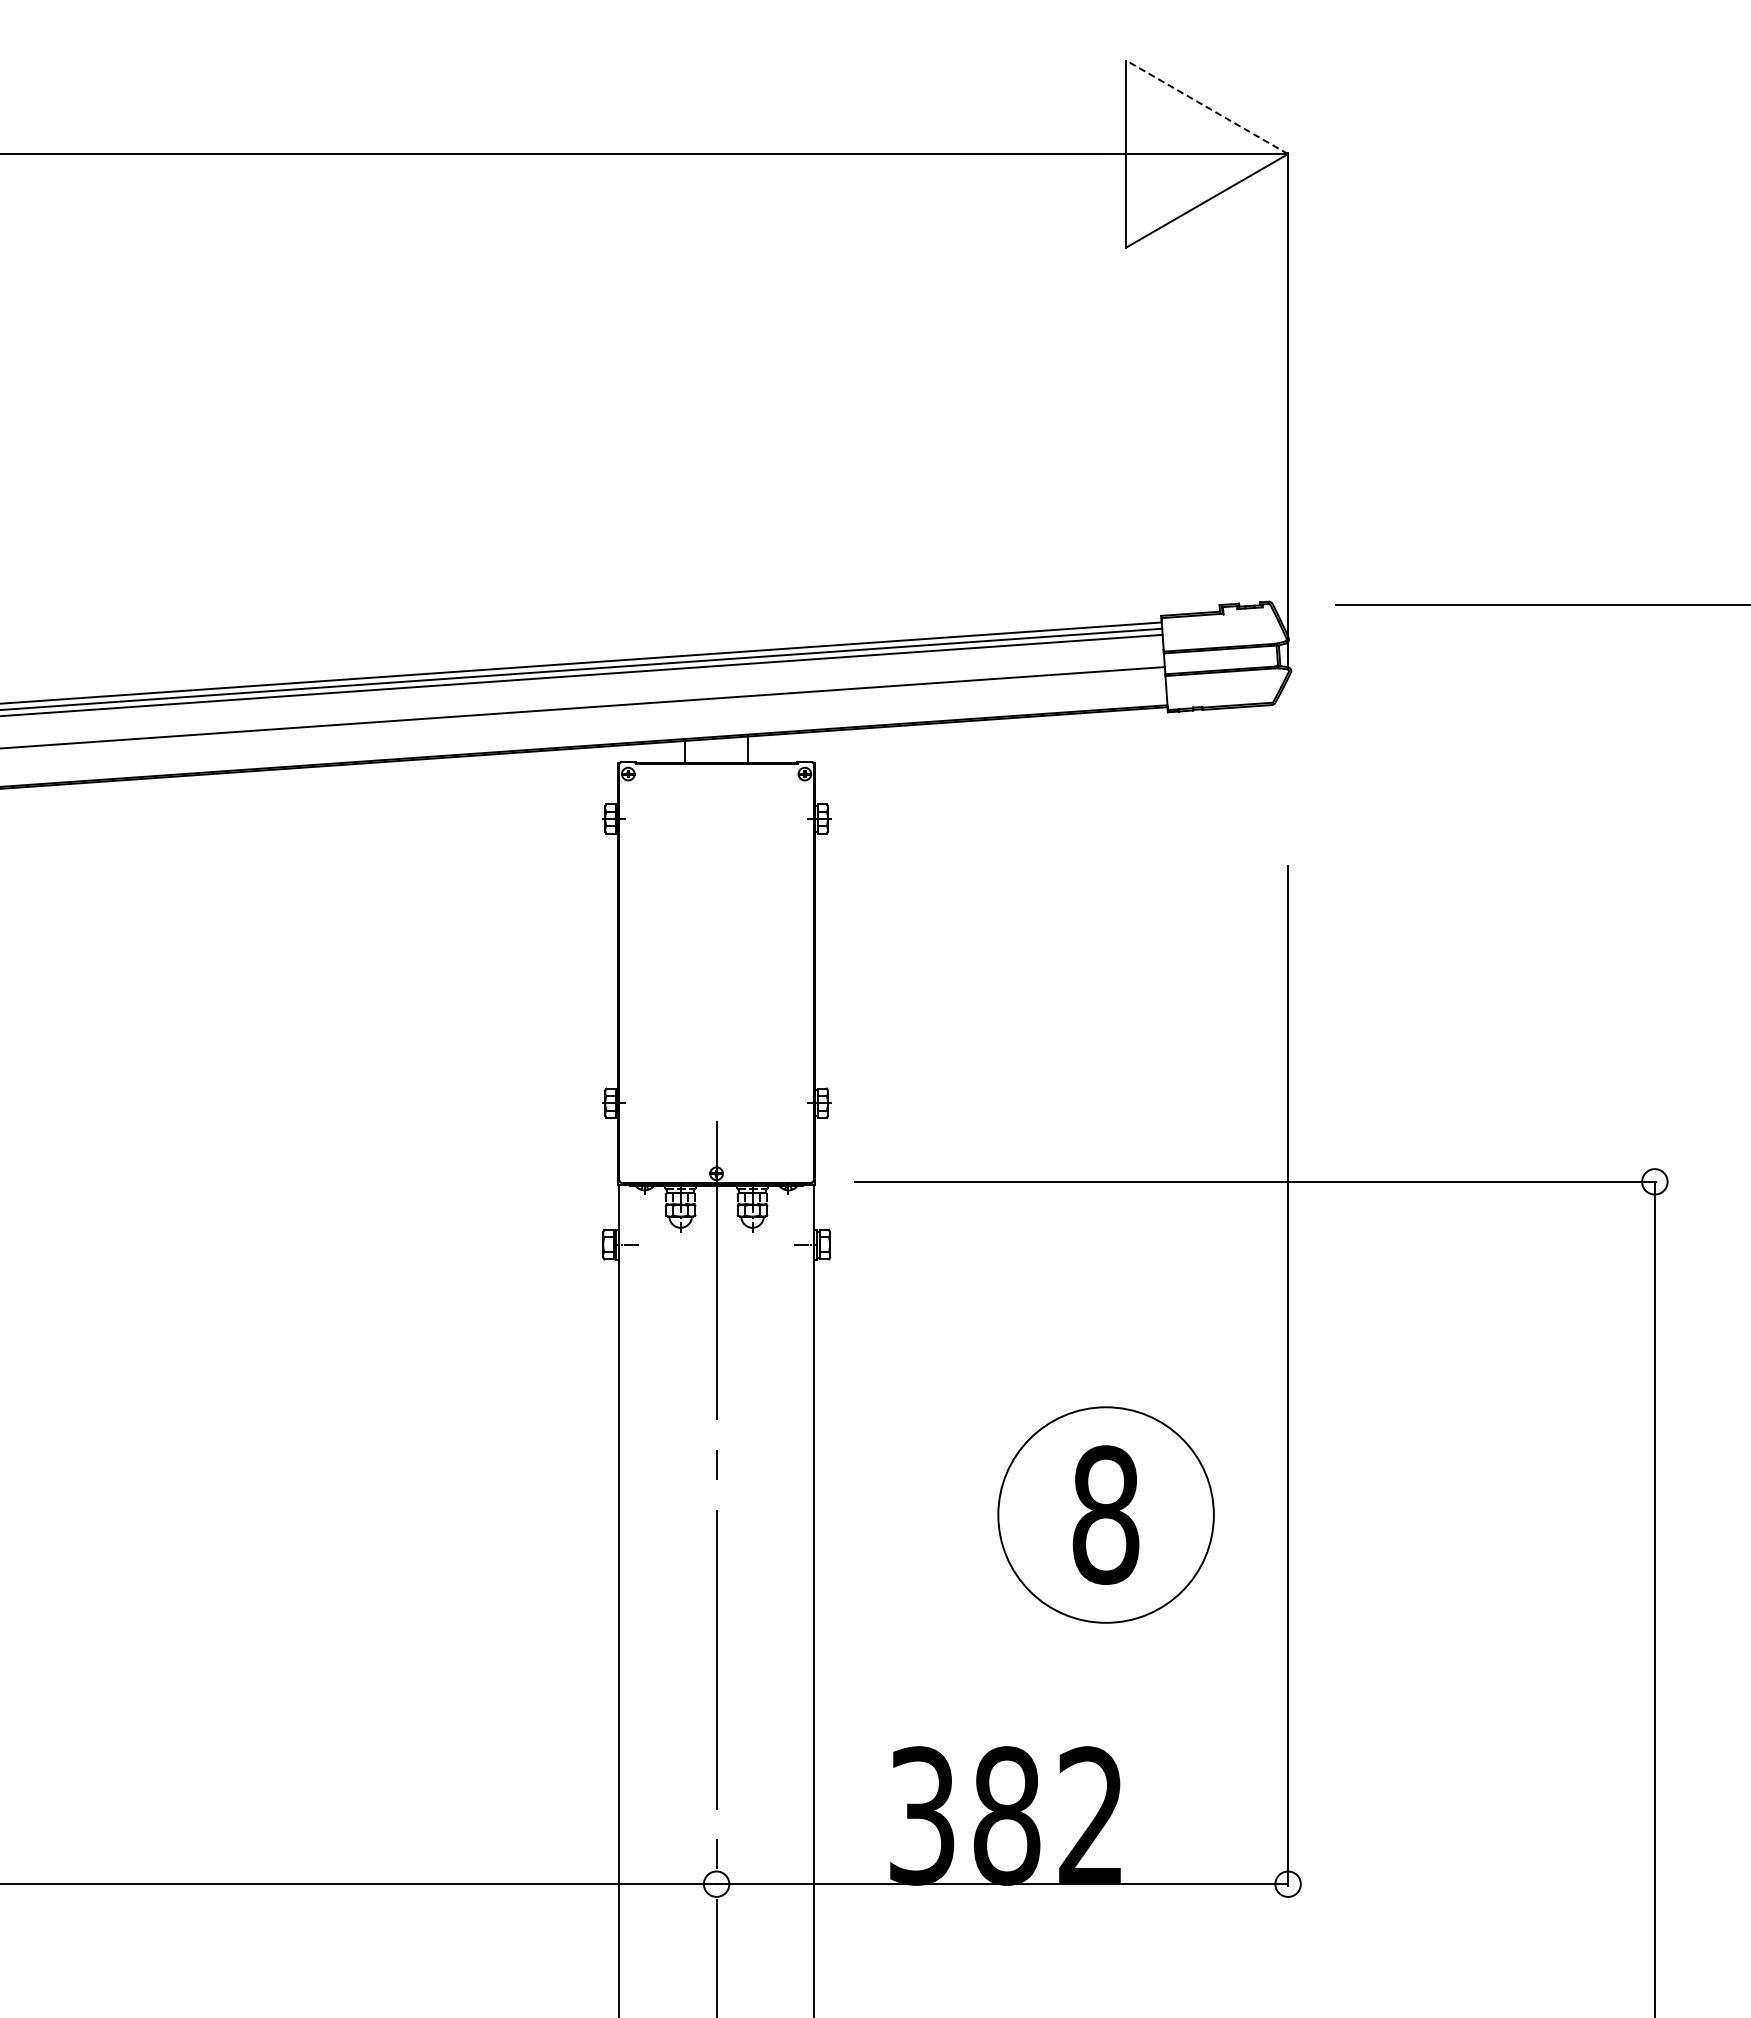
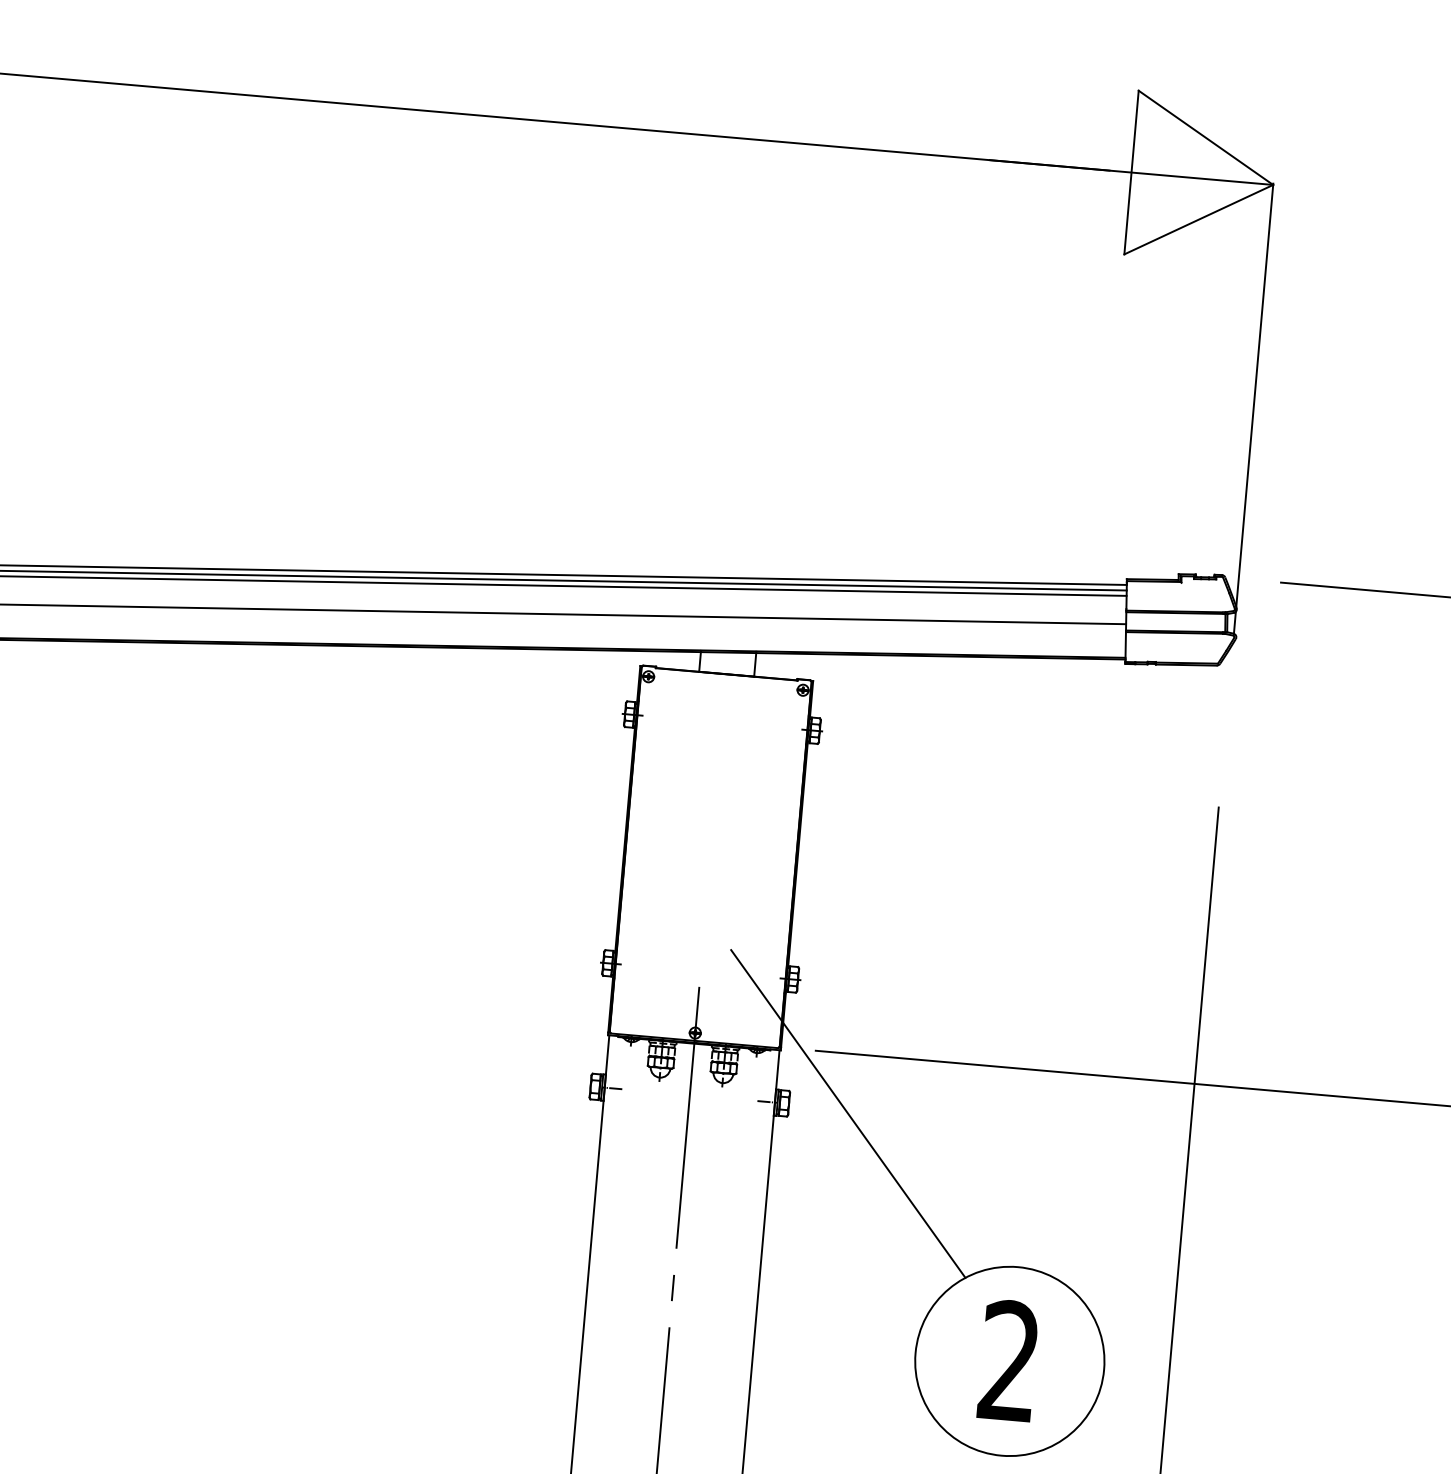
line: (1207, 107) -> (1206, 138), dashed -> solid
line: (898, 1250) -> (848, 1114), added
text: (1105, 1514) -> (1009, 1360), 8 -> 2

